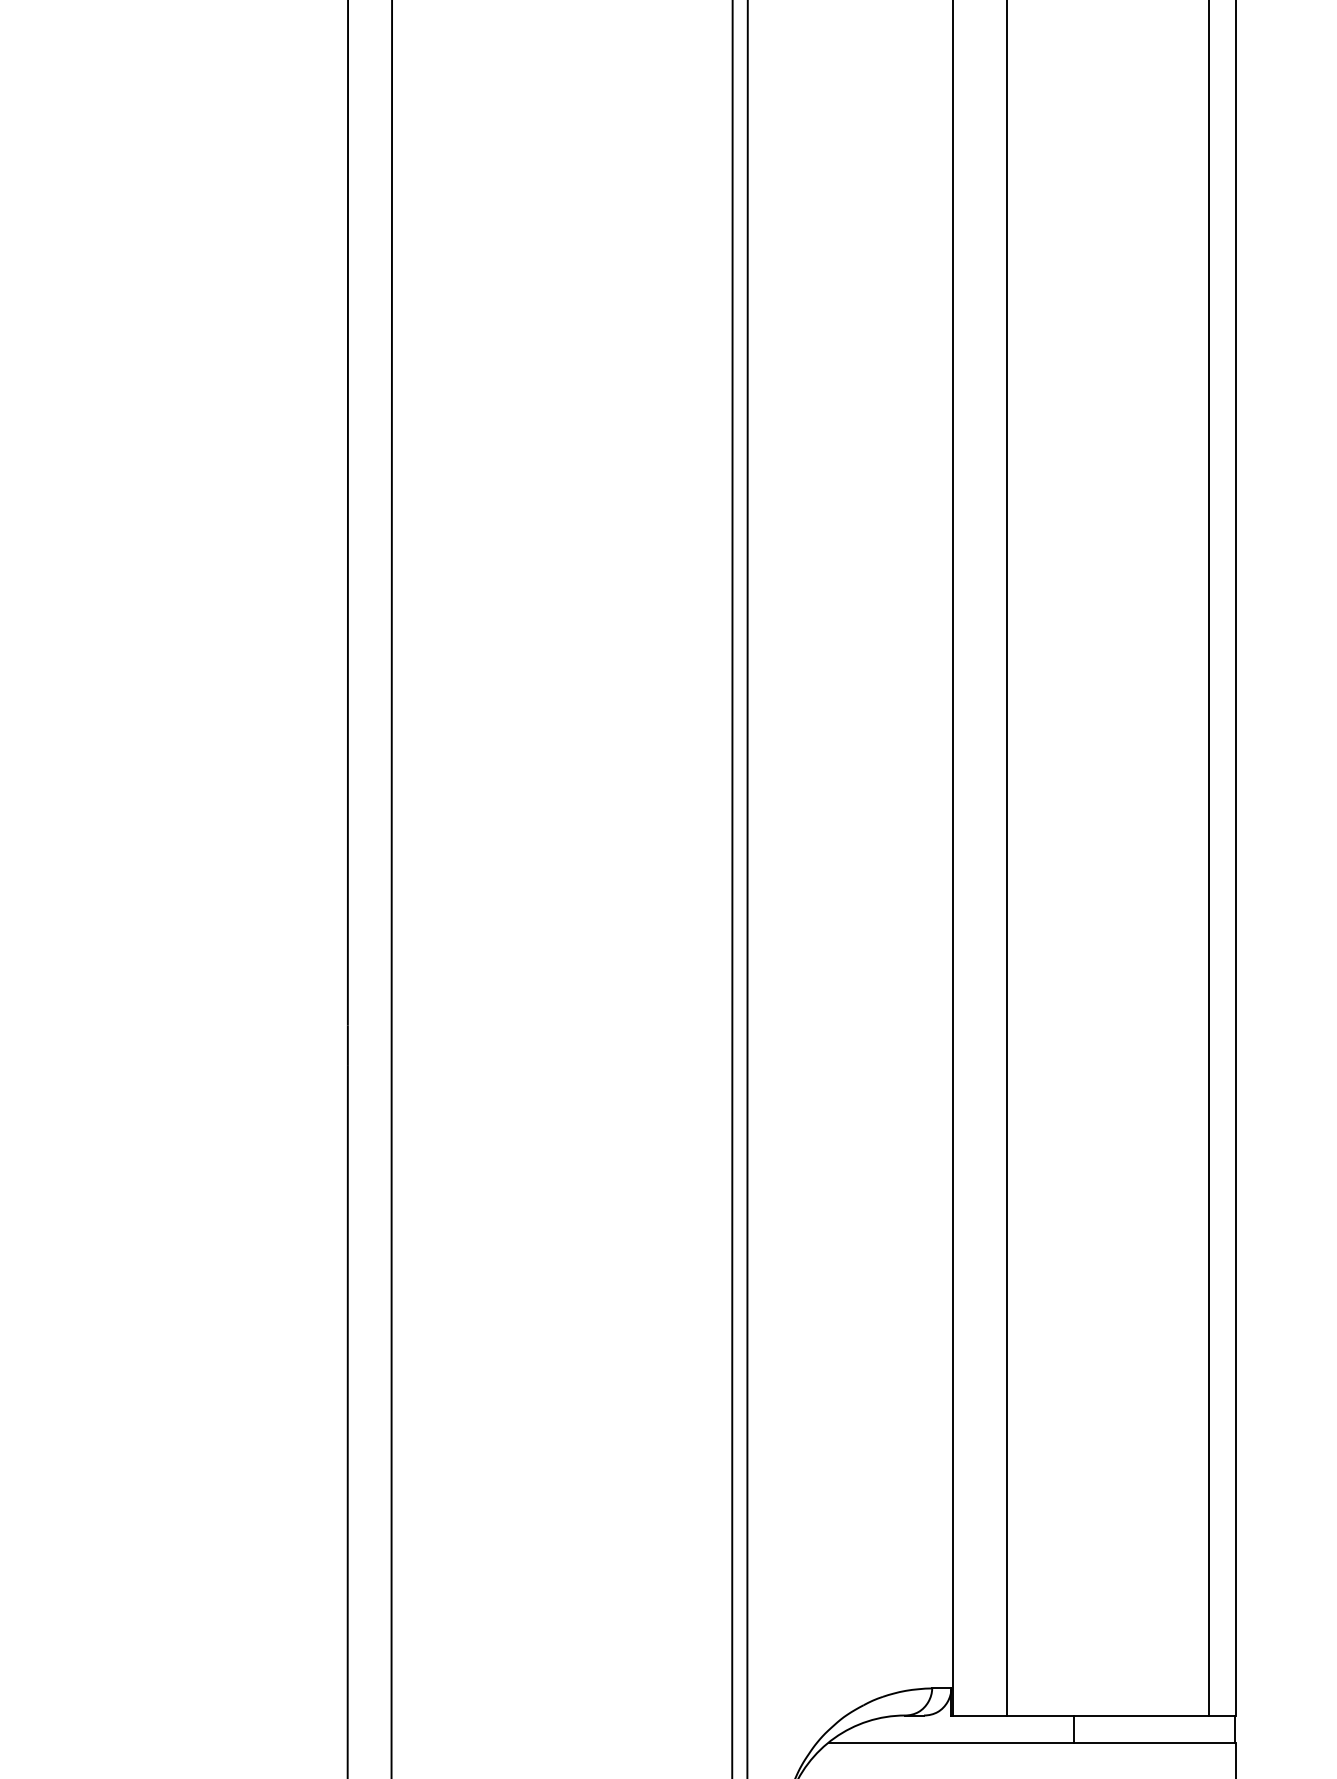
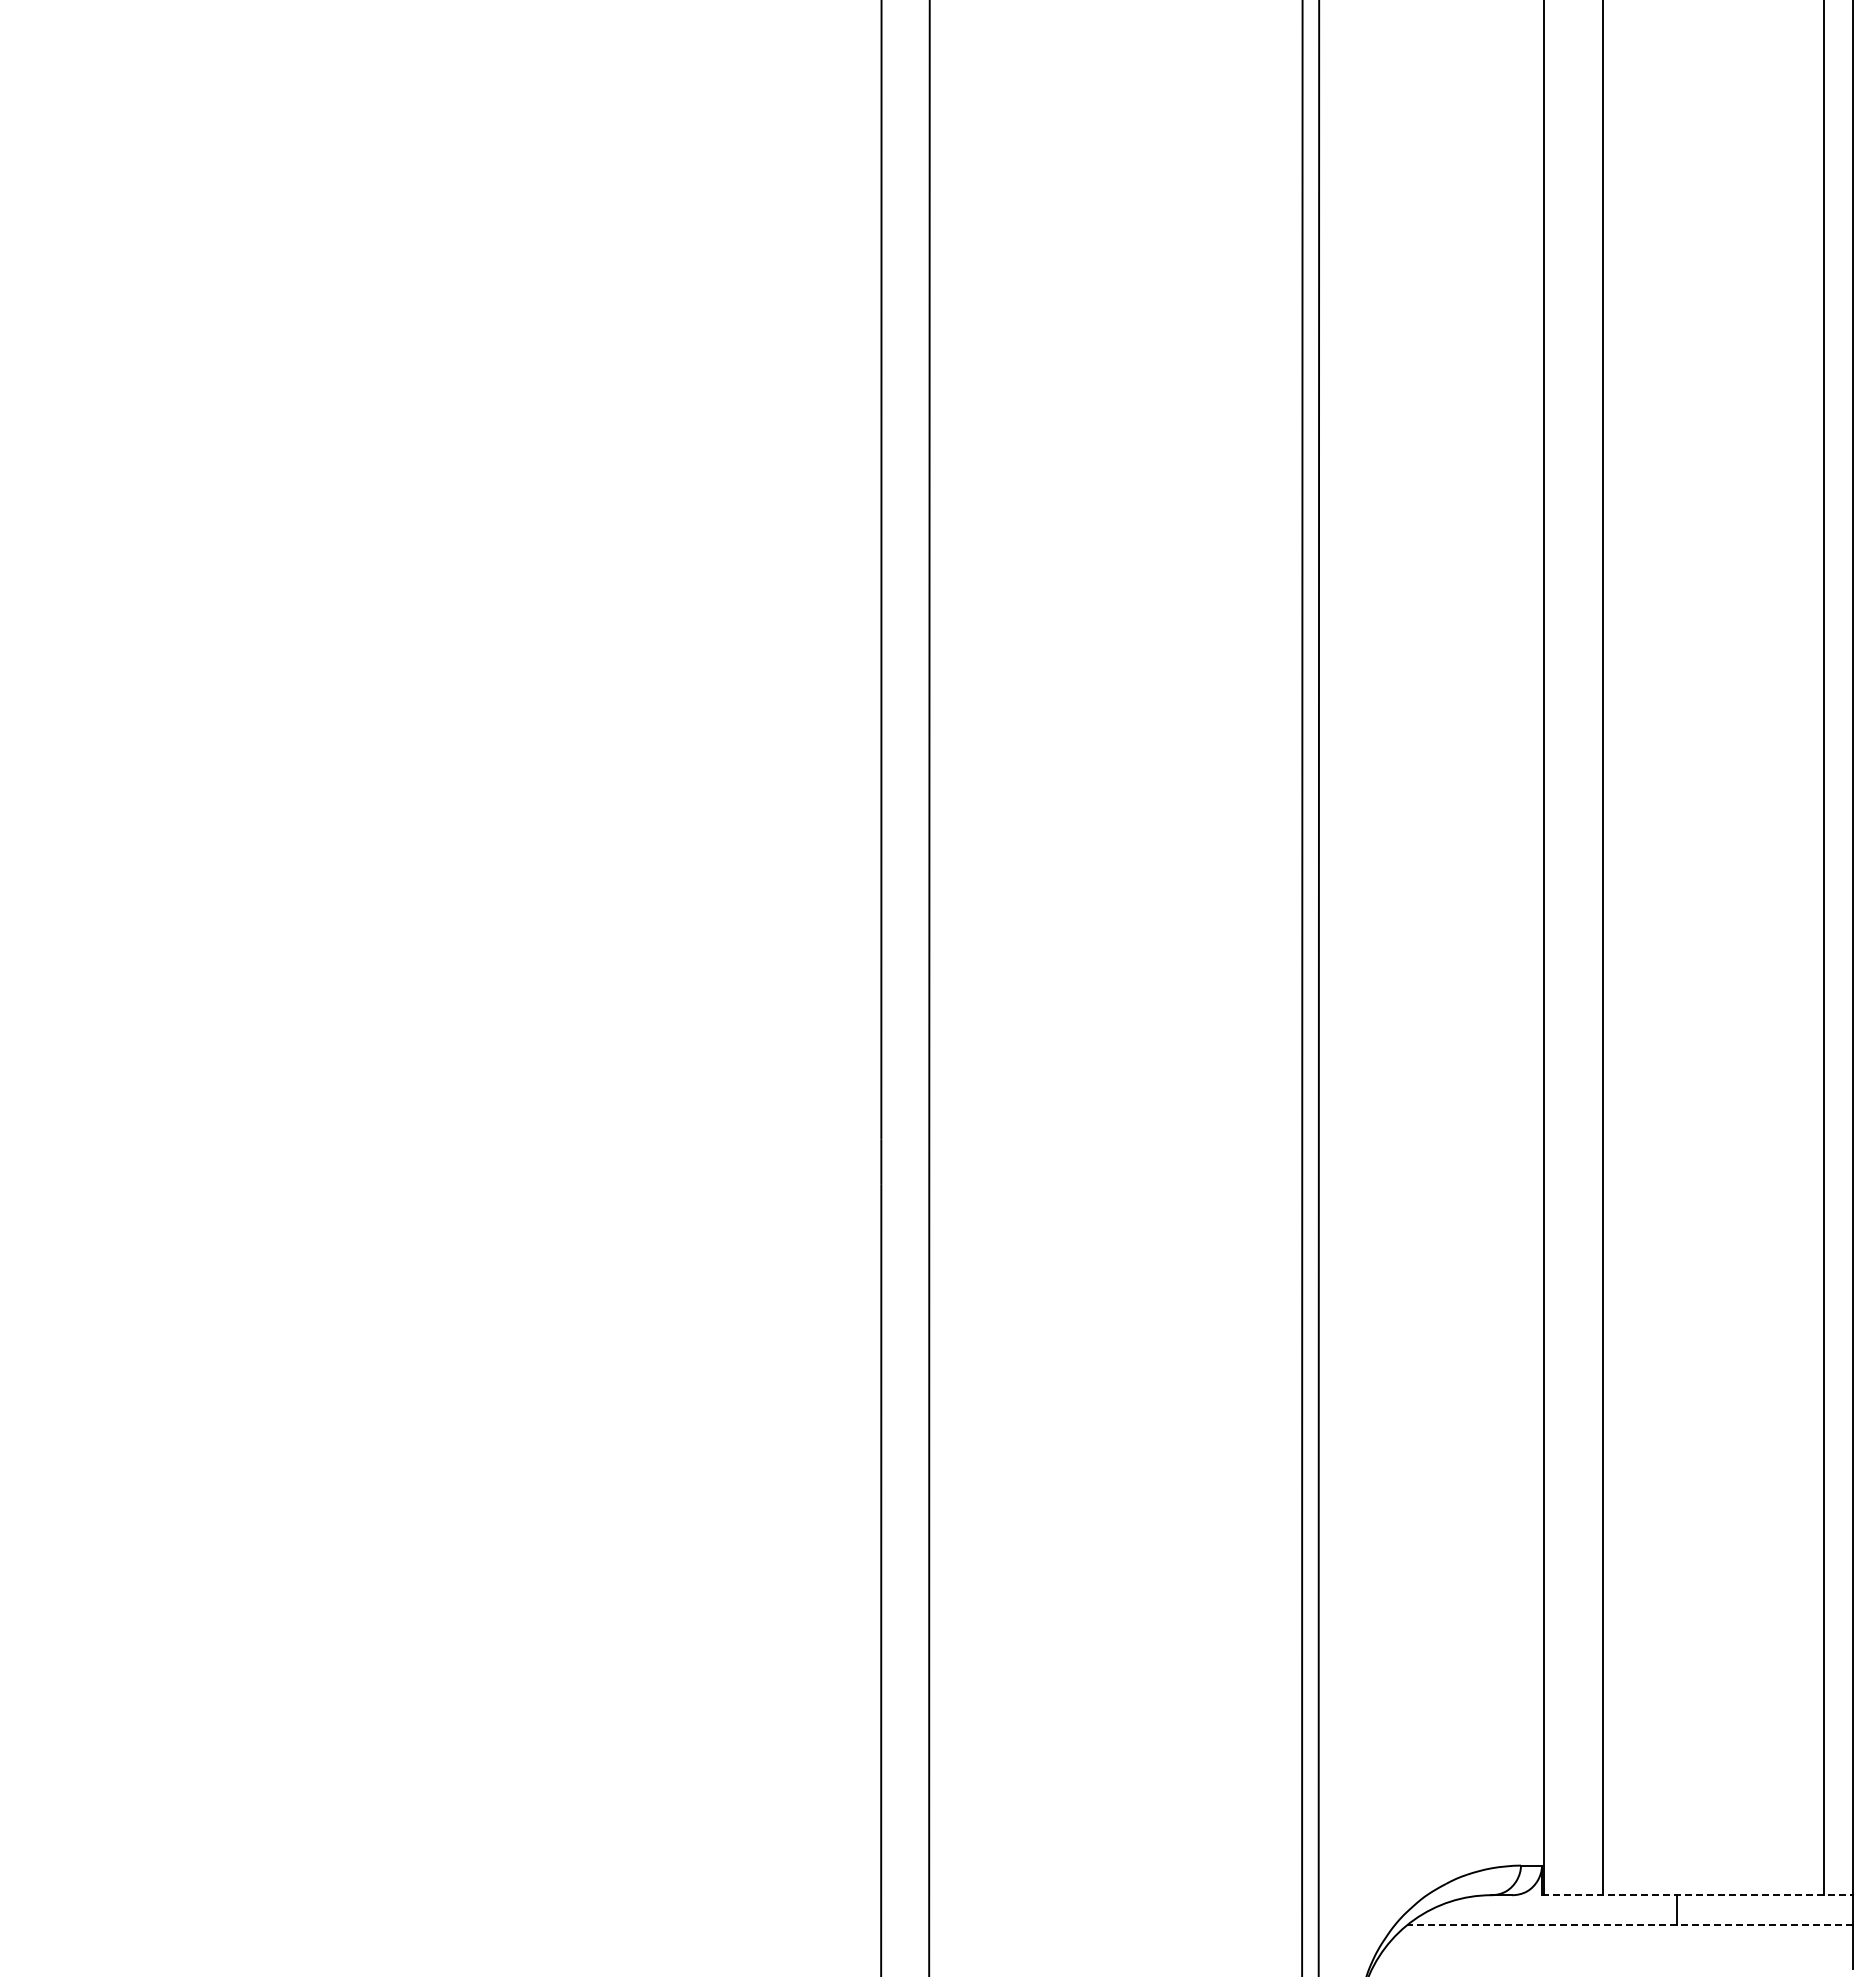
line: (1093, 1715) -> (1697, 1895), solid -> dashed
line: (1032, 1742) -> (1630, 1924), solid -> dashed

